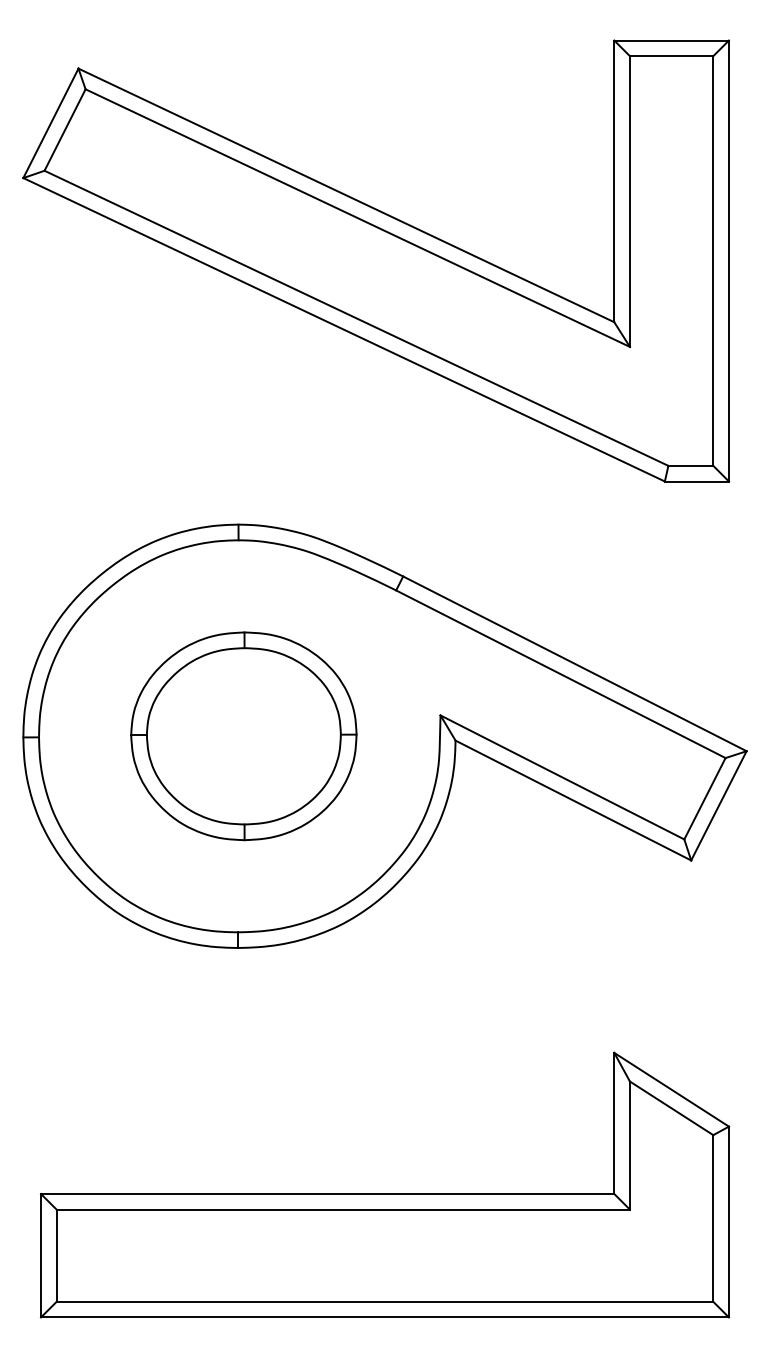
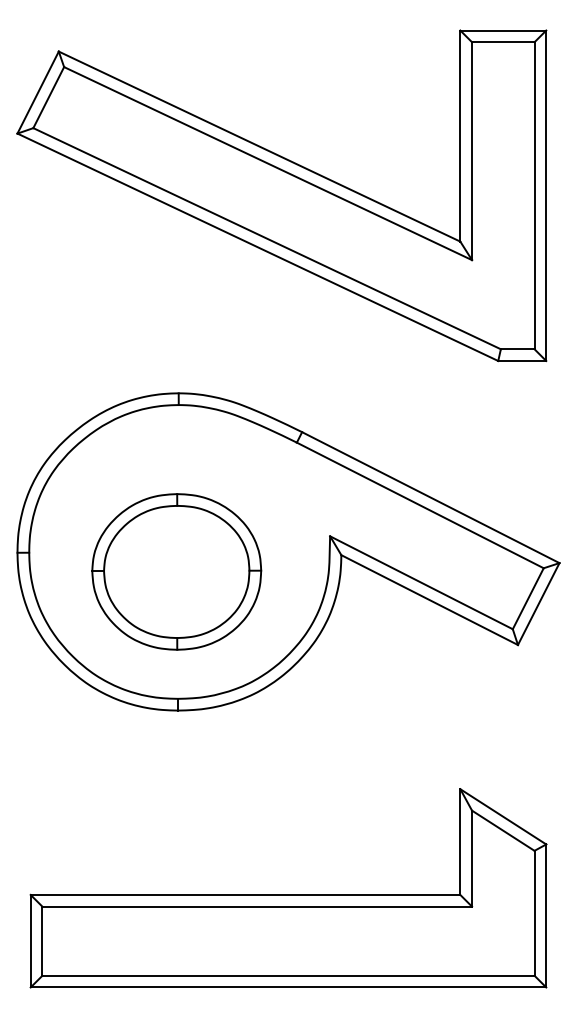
part: (243, 735) -> (176, 571), moved

